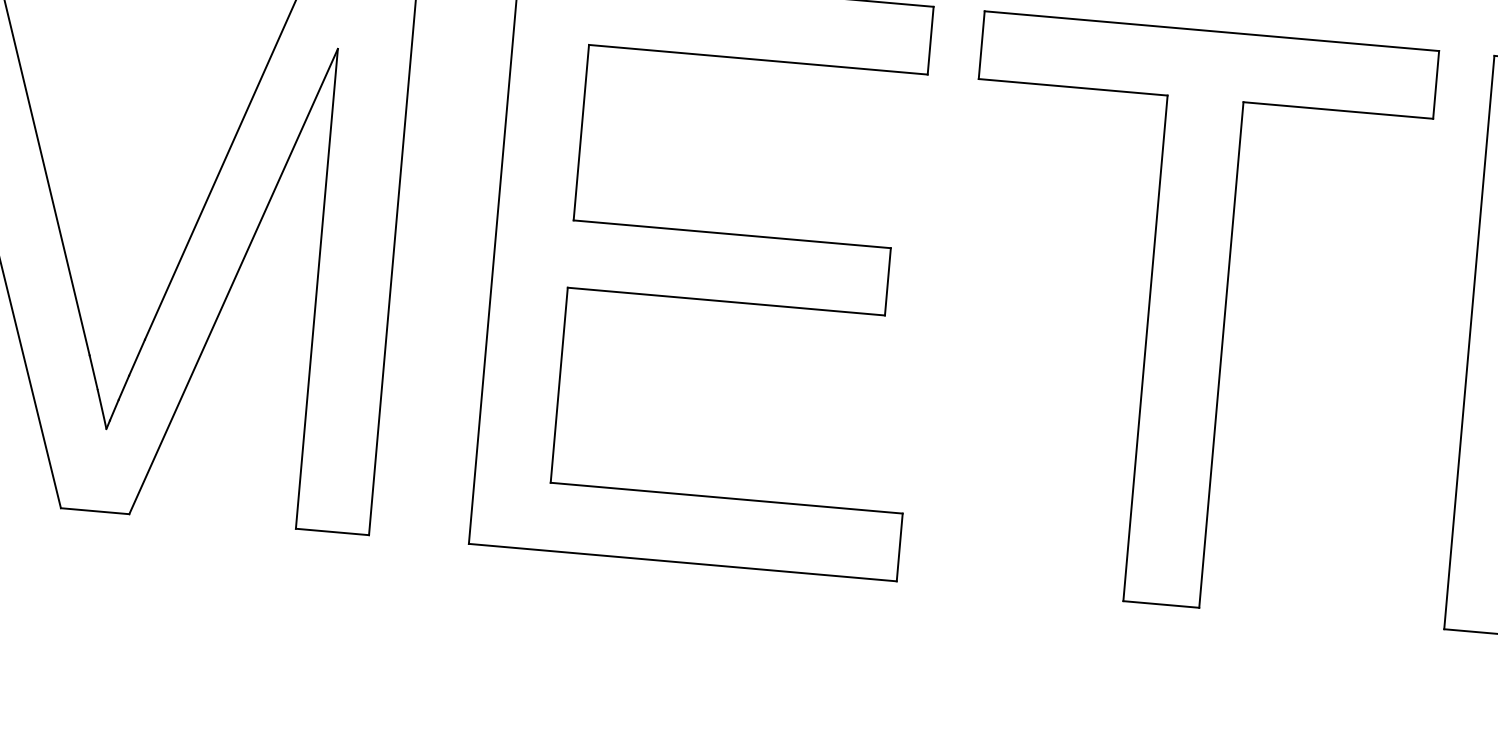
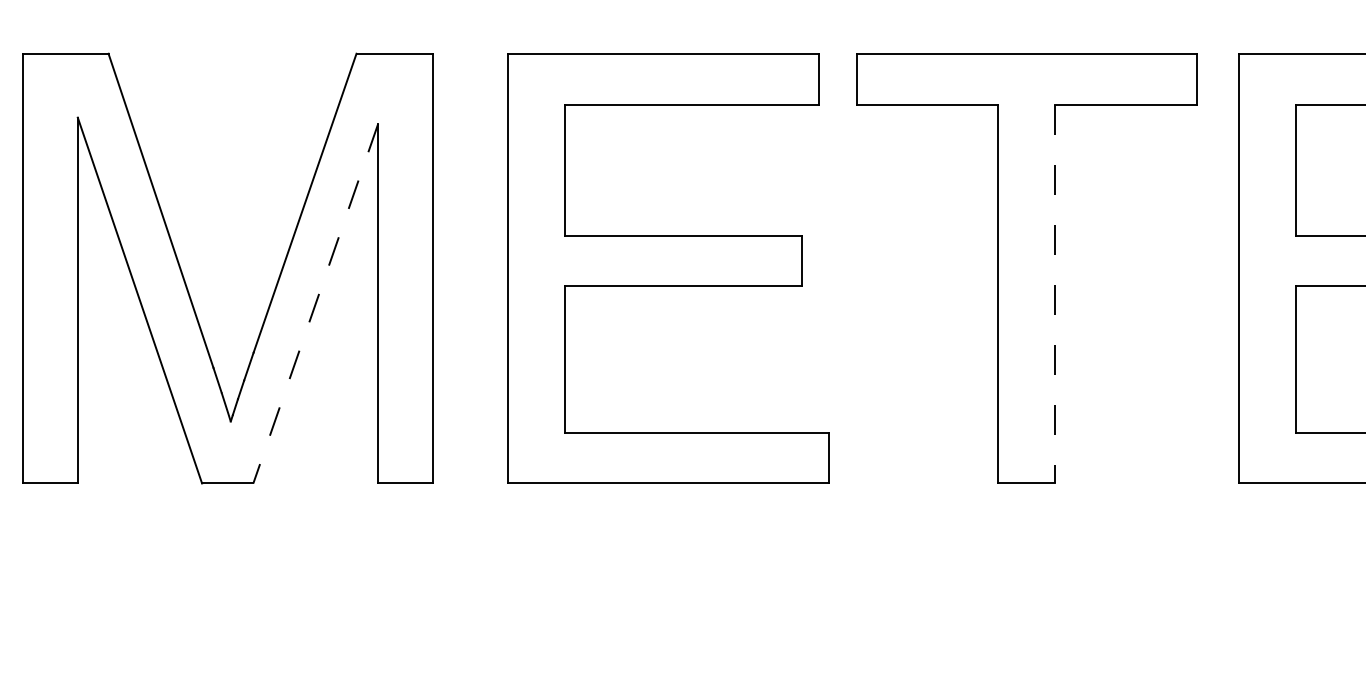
line: (233, 282) -> (315, 304), solid -> dashed
line: (1221, 355) -> (1055, 294), solid -> dashed

